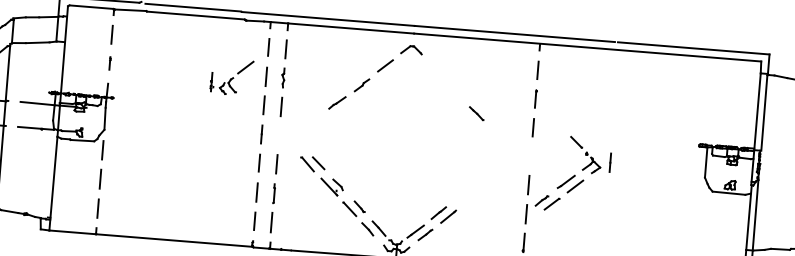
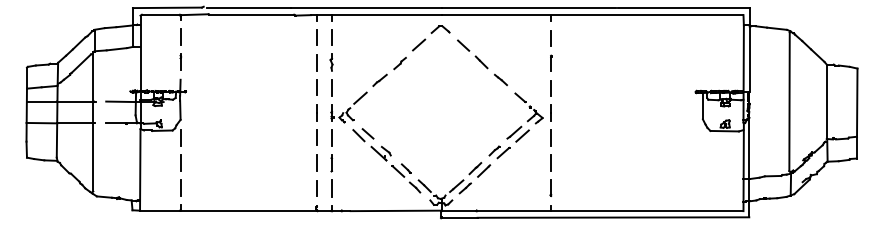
part: (109, 62) -> (180, 61), size x1.43
part: (231, 77) -> (348, 107), moved
part: (446, 81) -> (472, 54), added
part: (572, 174) -> (519, 125), moved

